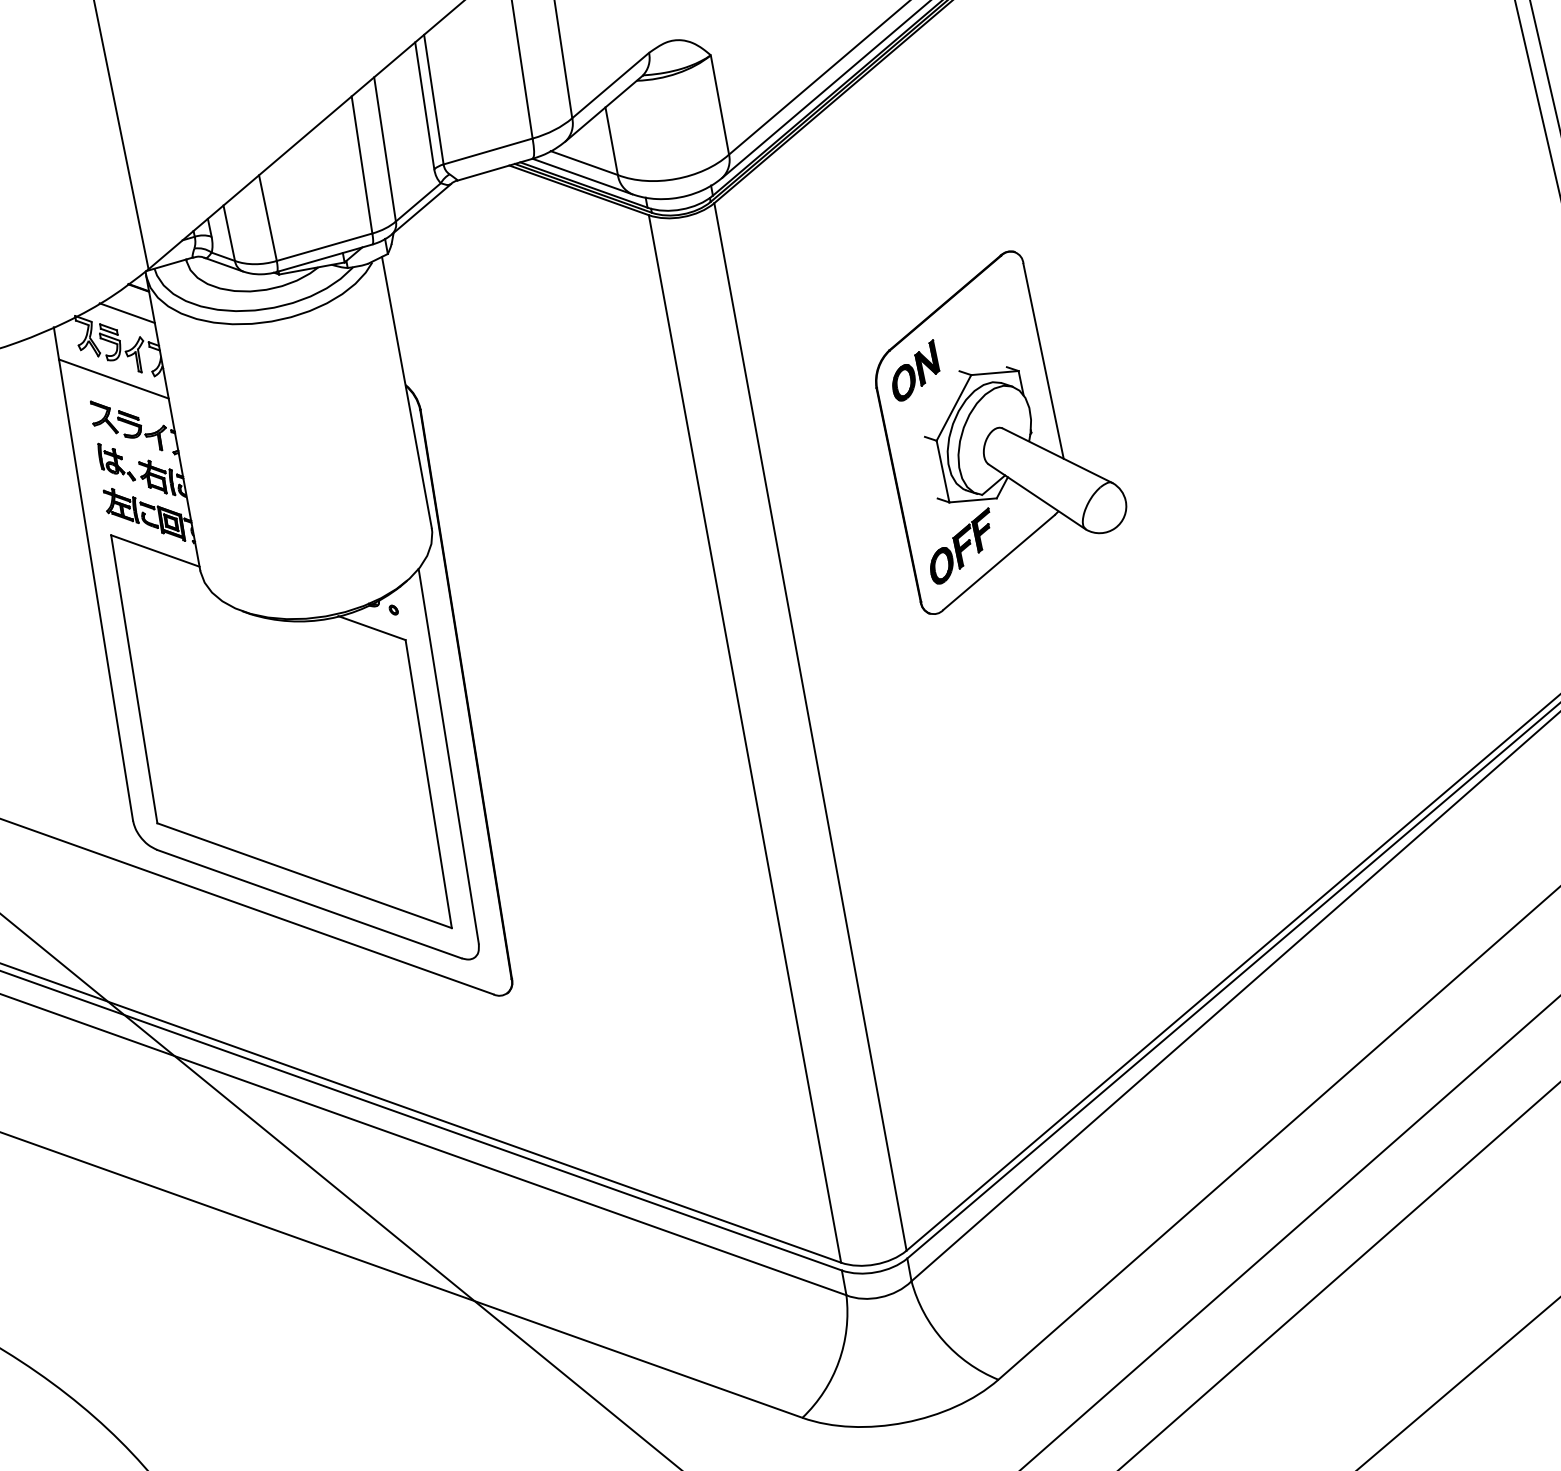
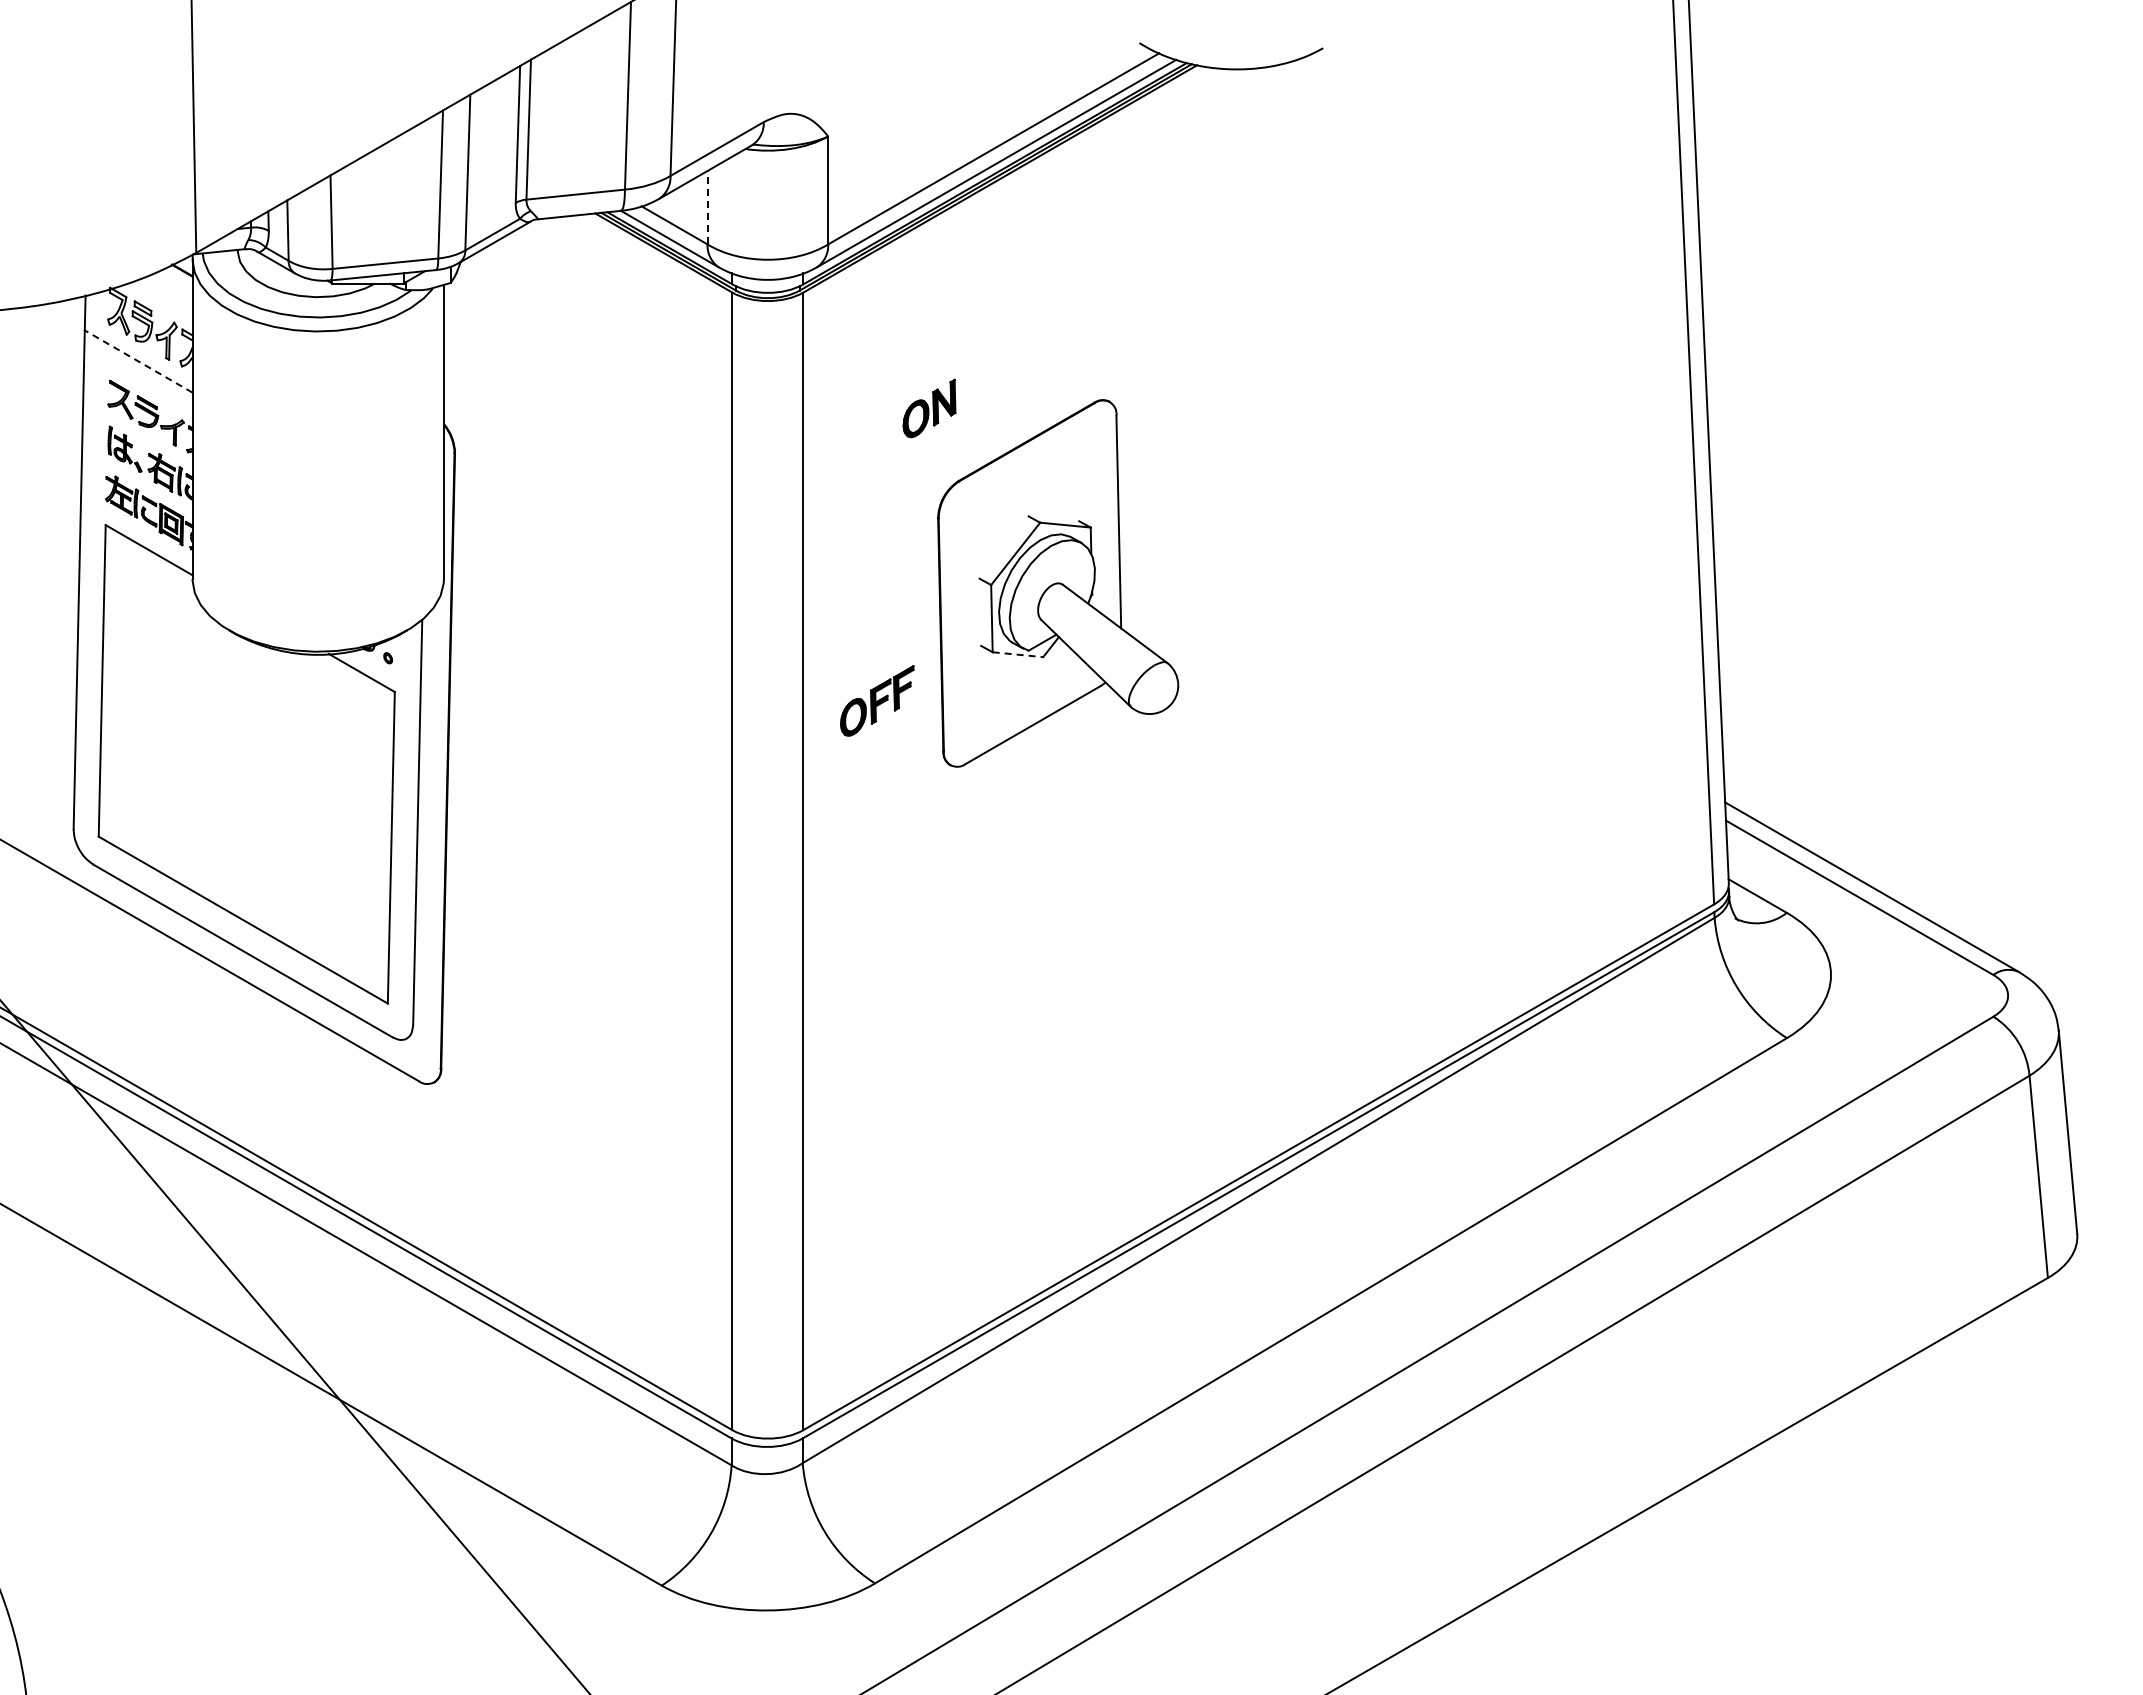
line: (611, 141) -> (707, 207), solid -> dashed
line: (127, 312) -> (165, 294), removed
part: (914, 371) -> (929, 408), moved
line: (113, 379) -> (138, 361), solid -> dashed
line: (973, 500) -> (1018, 654), solid -> dashed
part: (961, 546) -> (877, 700), moved

